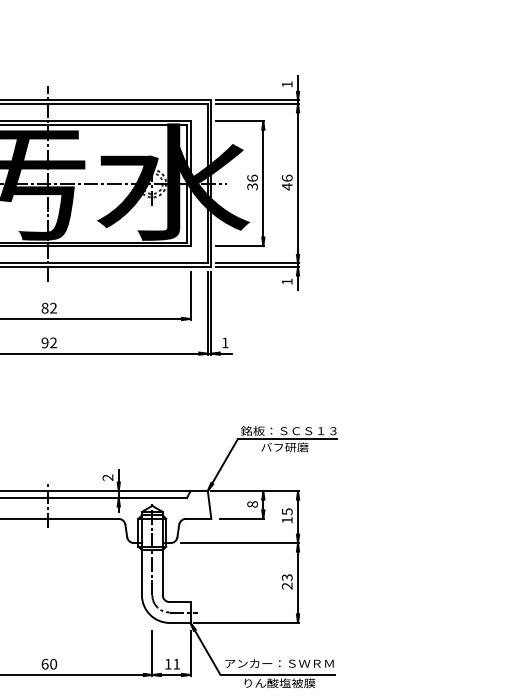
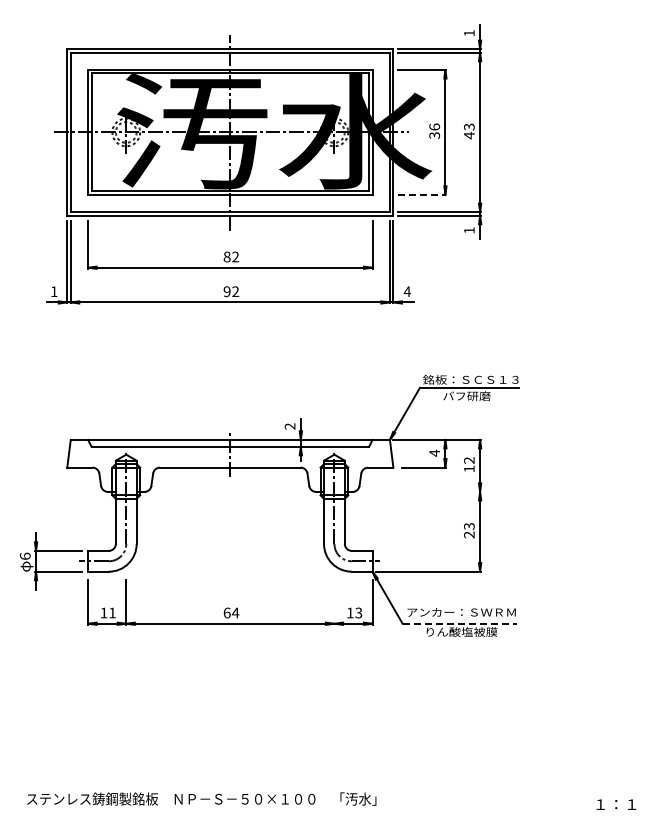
text: (287, 177) -> (469, 126), 46 -> 43
line: (240, 245) -> (422, 194), solid -> dashed
text: (224, 342) -> (406, 291), 1 -> 4
text: (252, 503) -> (434, 452), 8 -> 4
text: (287, 511) -> (469, 460), 15 -> 12
line: (240, 542) -> (422, 491), removed
line: (152, 652) -> (334, 601), removed
text: (53, 663) -> (235, 612), 60 -> 64
text: (176, 663) -> (358, 612), 11 -> 13
line: (278, 674) -> (460, 623), solid -> dashed

